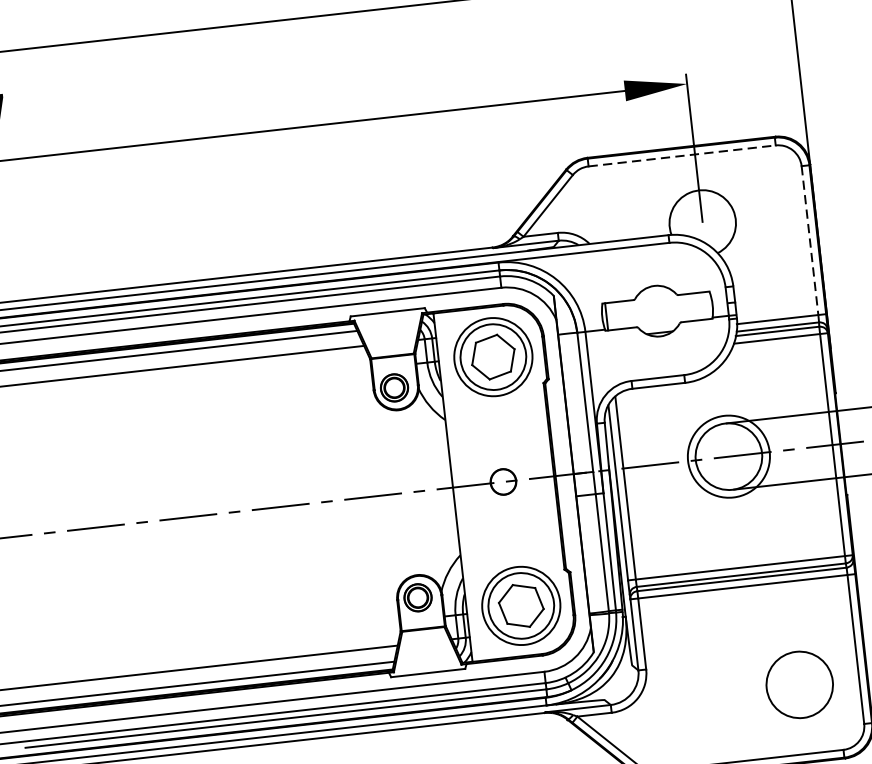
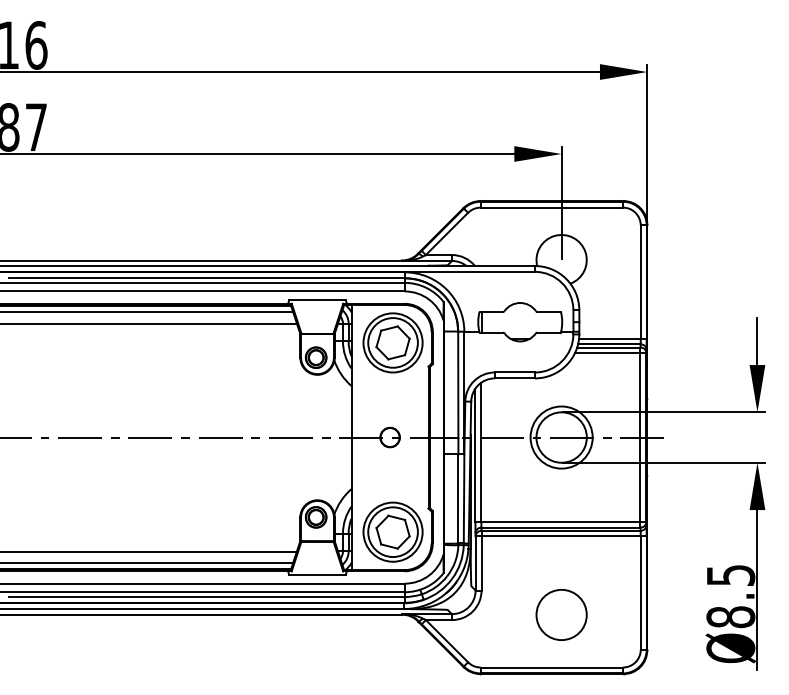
line: (682, 155) -> (552, 207), dashed -> solid
line: (809, 241) -> (640, 282), dashed -> solid
circle: (799, 684) -> (561, 614), moved

